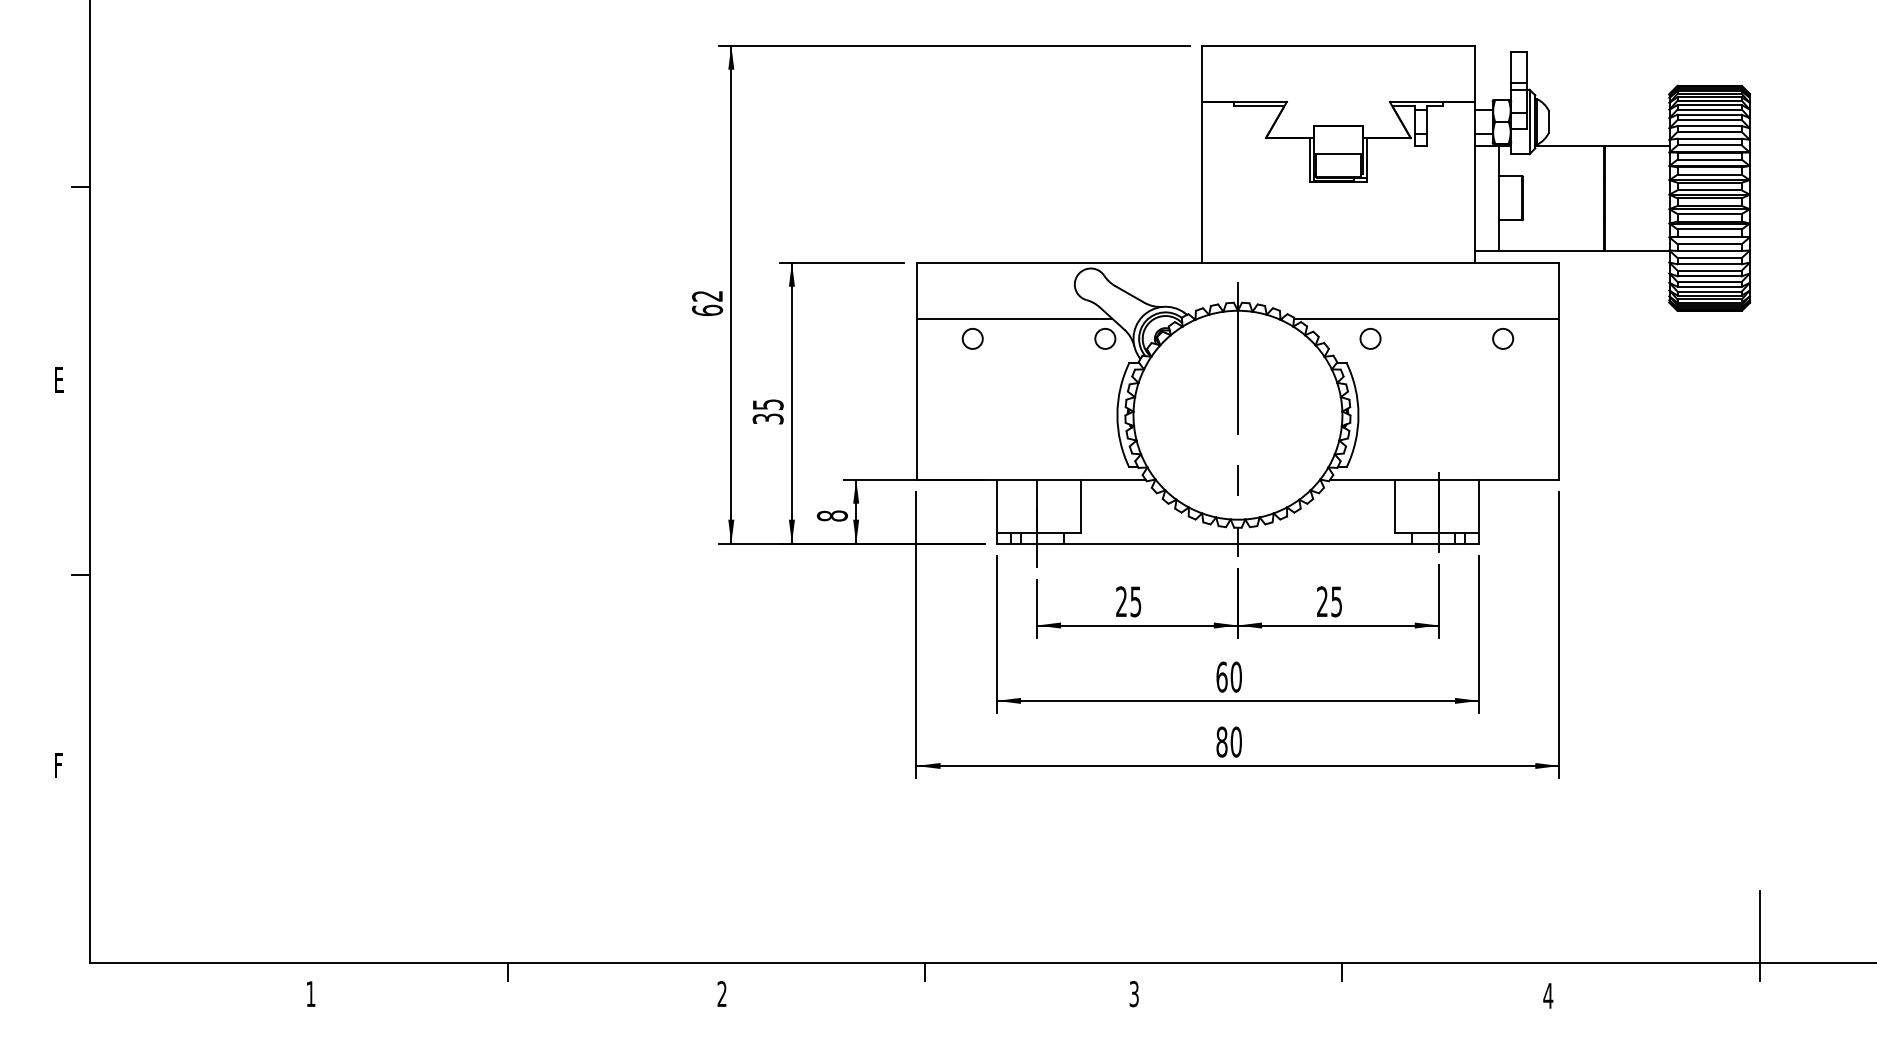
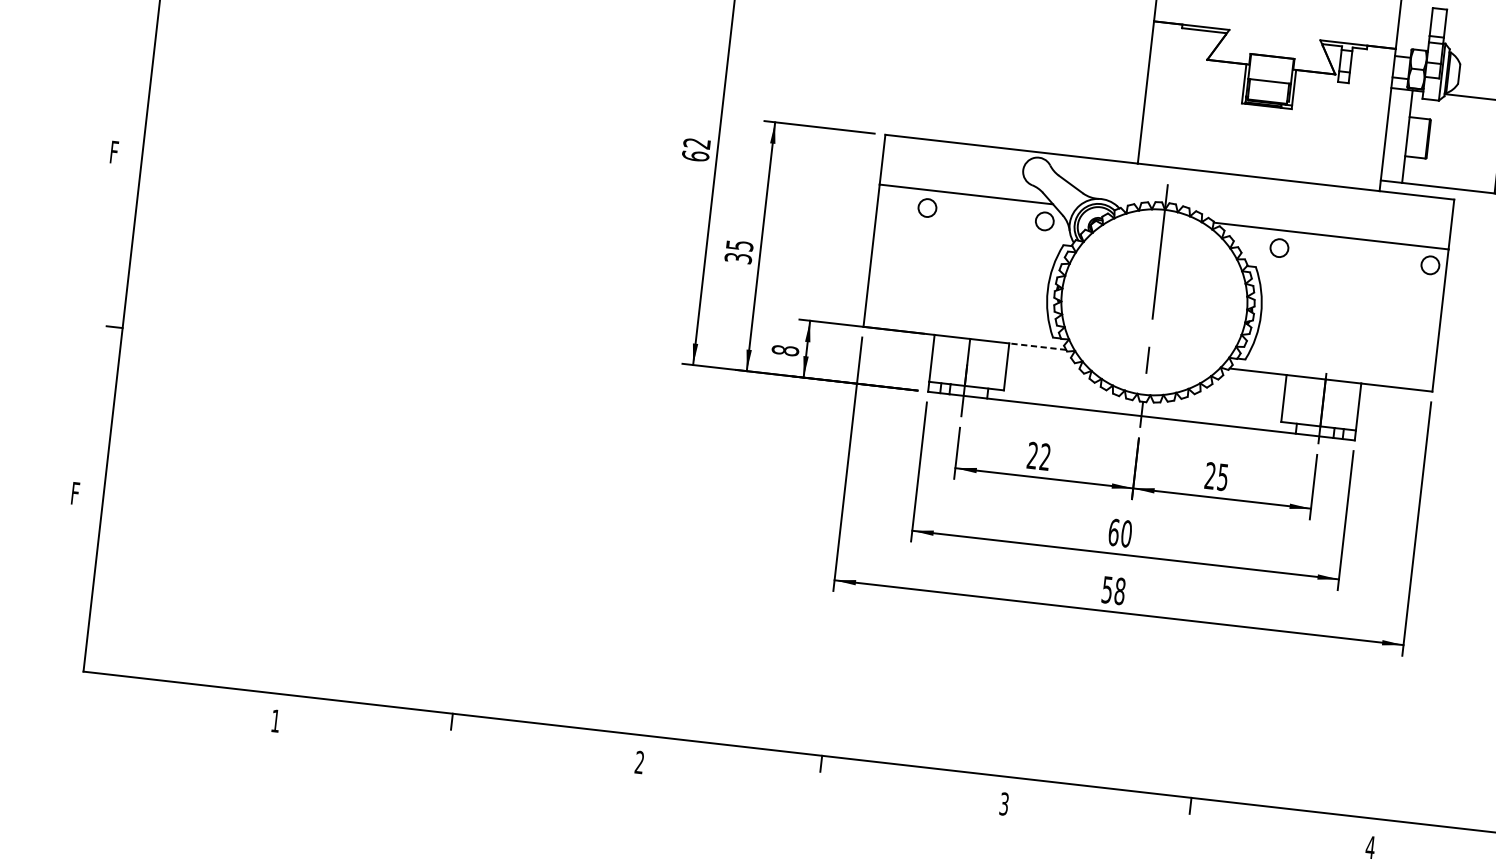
circle: (1503, 338) -> (1430, 265), moved
text: (60, 385) -> (115, 157), E -> F
line: (1112, 479) -> (1036, 346), solid -> dashed
text: (1135, 601) -> (1045, 456), 25 -> 22
text: (1228, 741) -> (1113, 590), 80 -> 58

